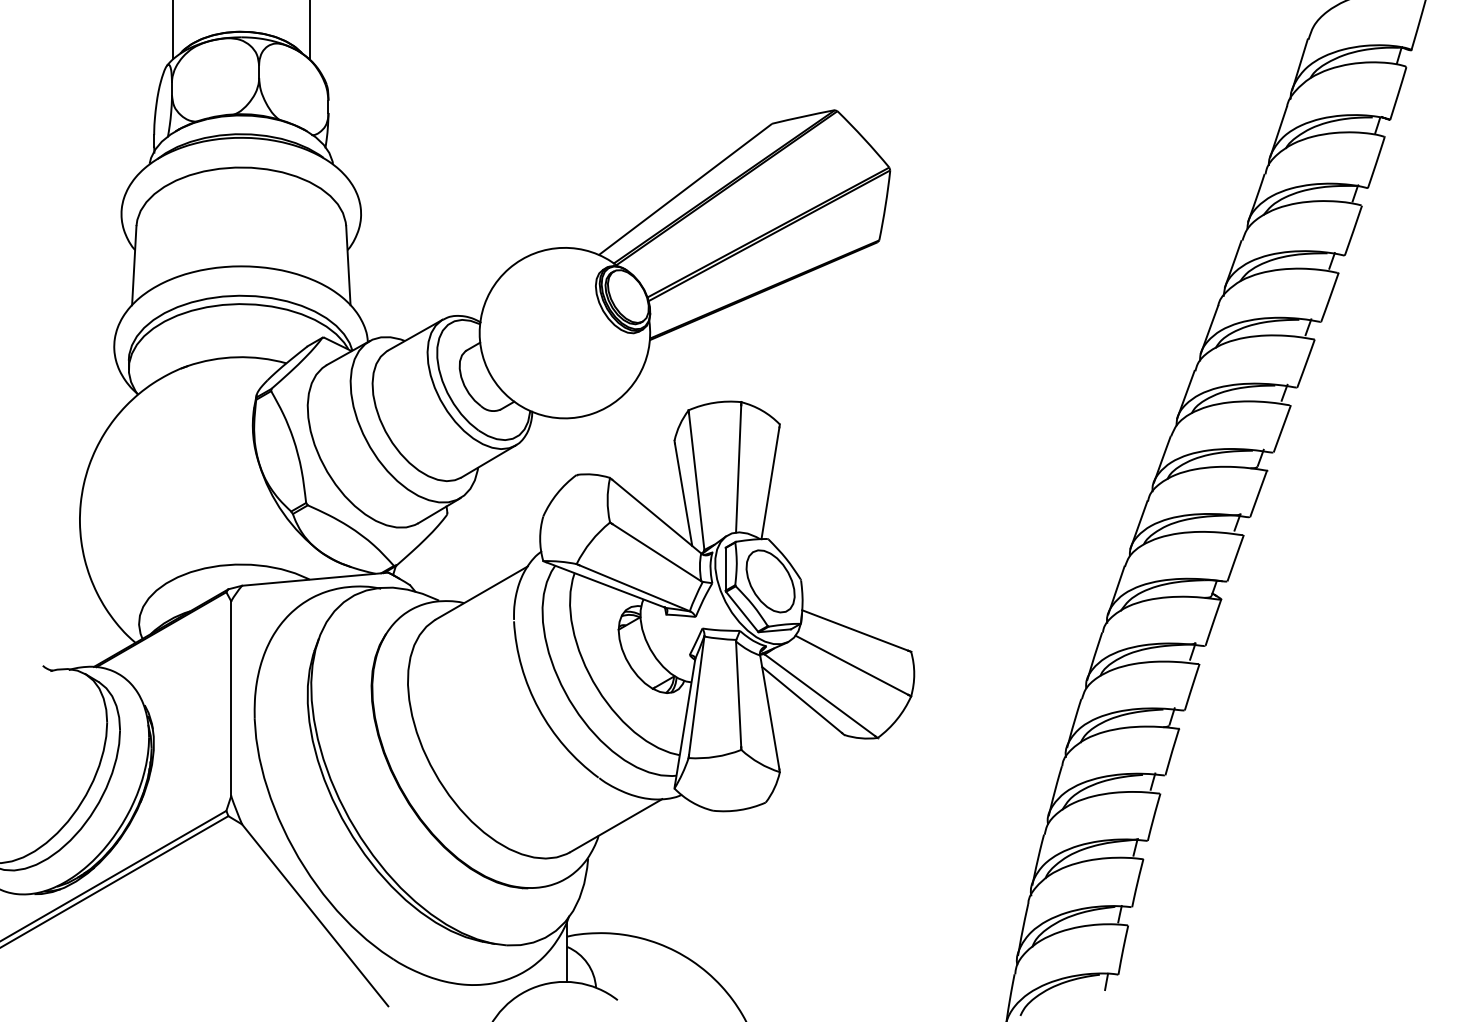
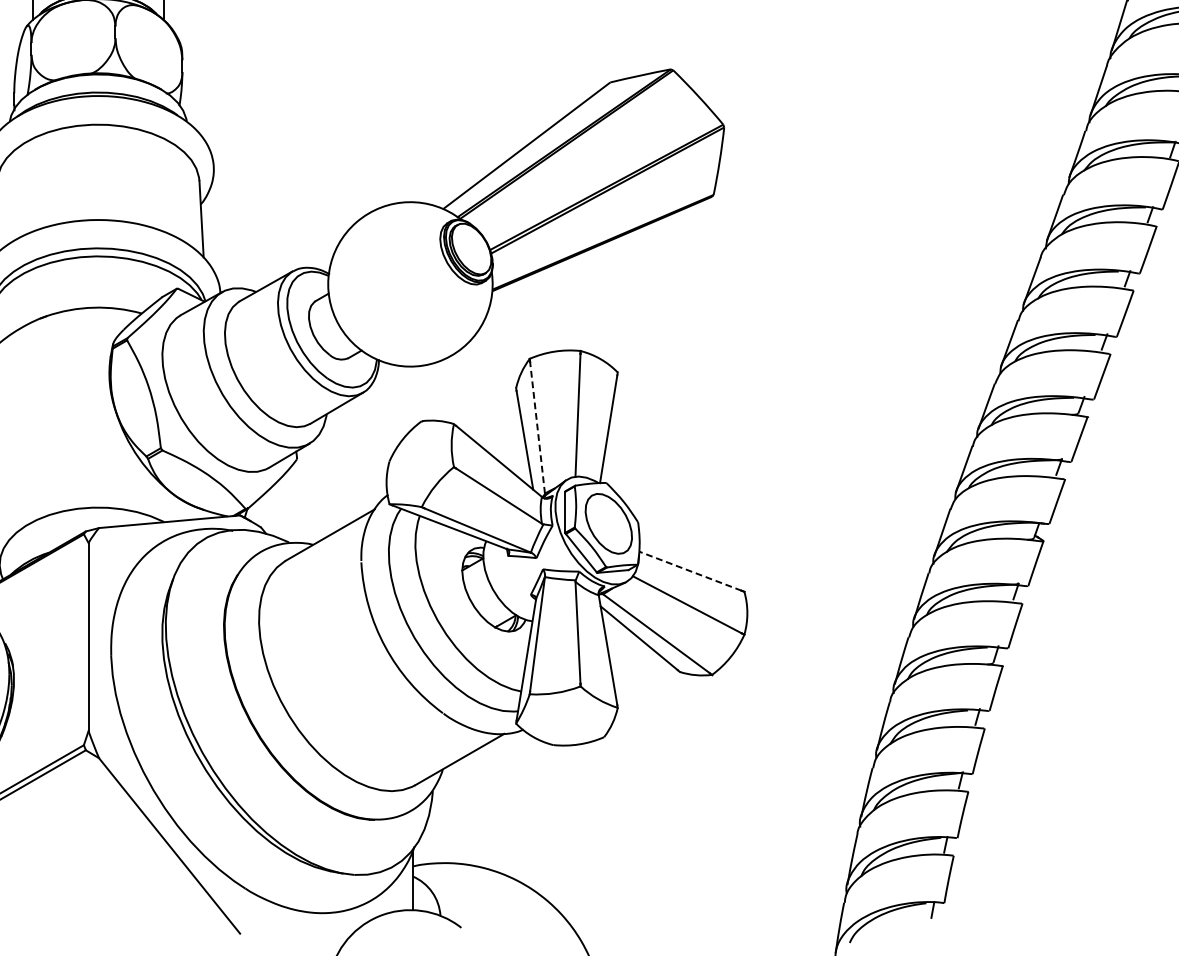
line: (696, 481) -> (537, 427), solid -> dashed
line: (855, 630) -> (690, 571), solid -> dashed

